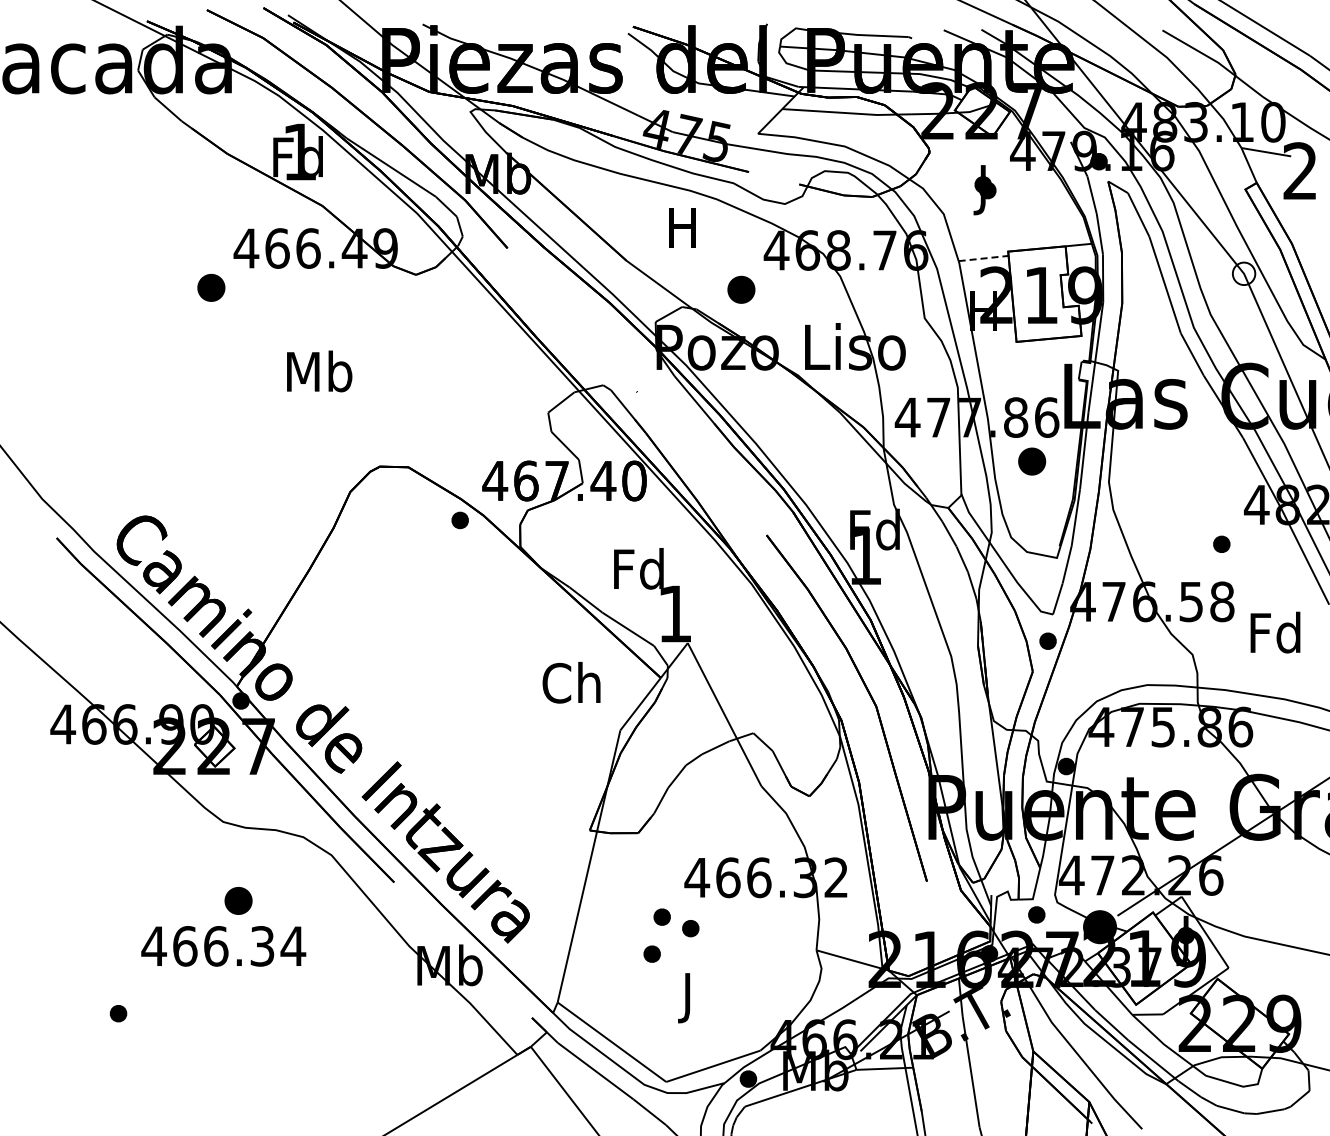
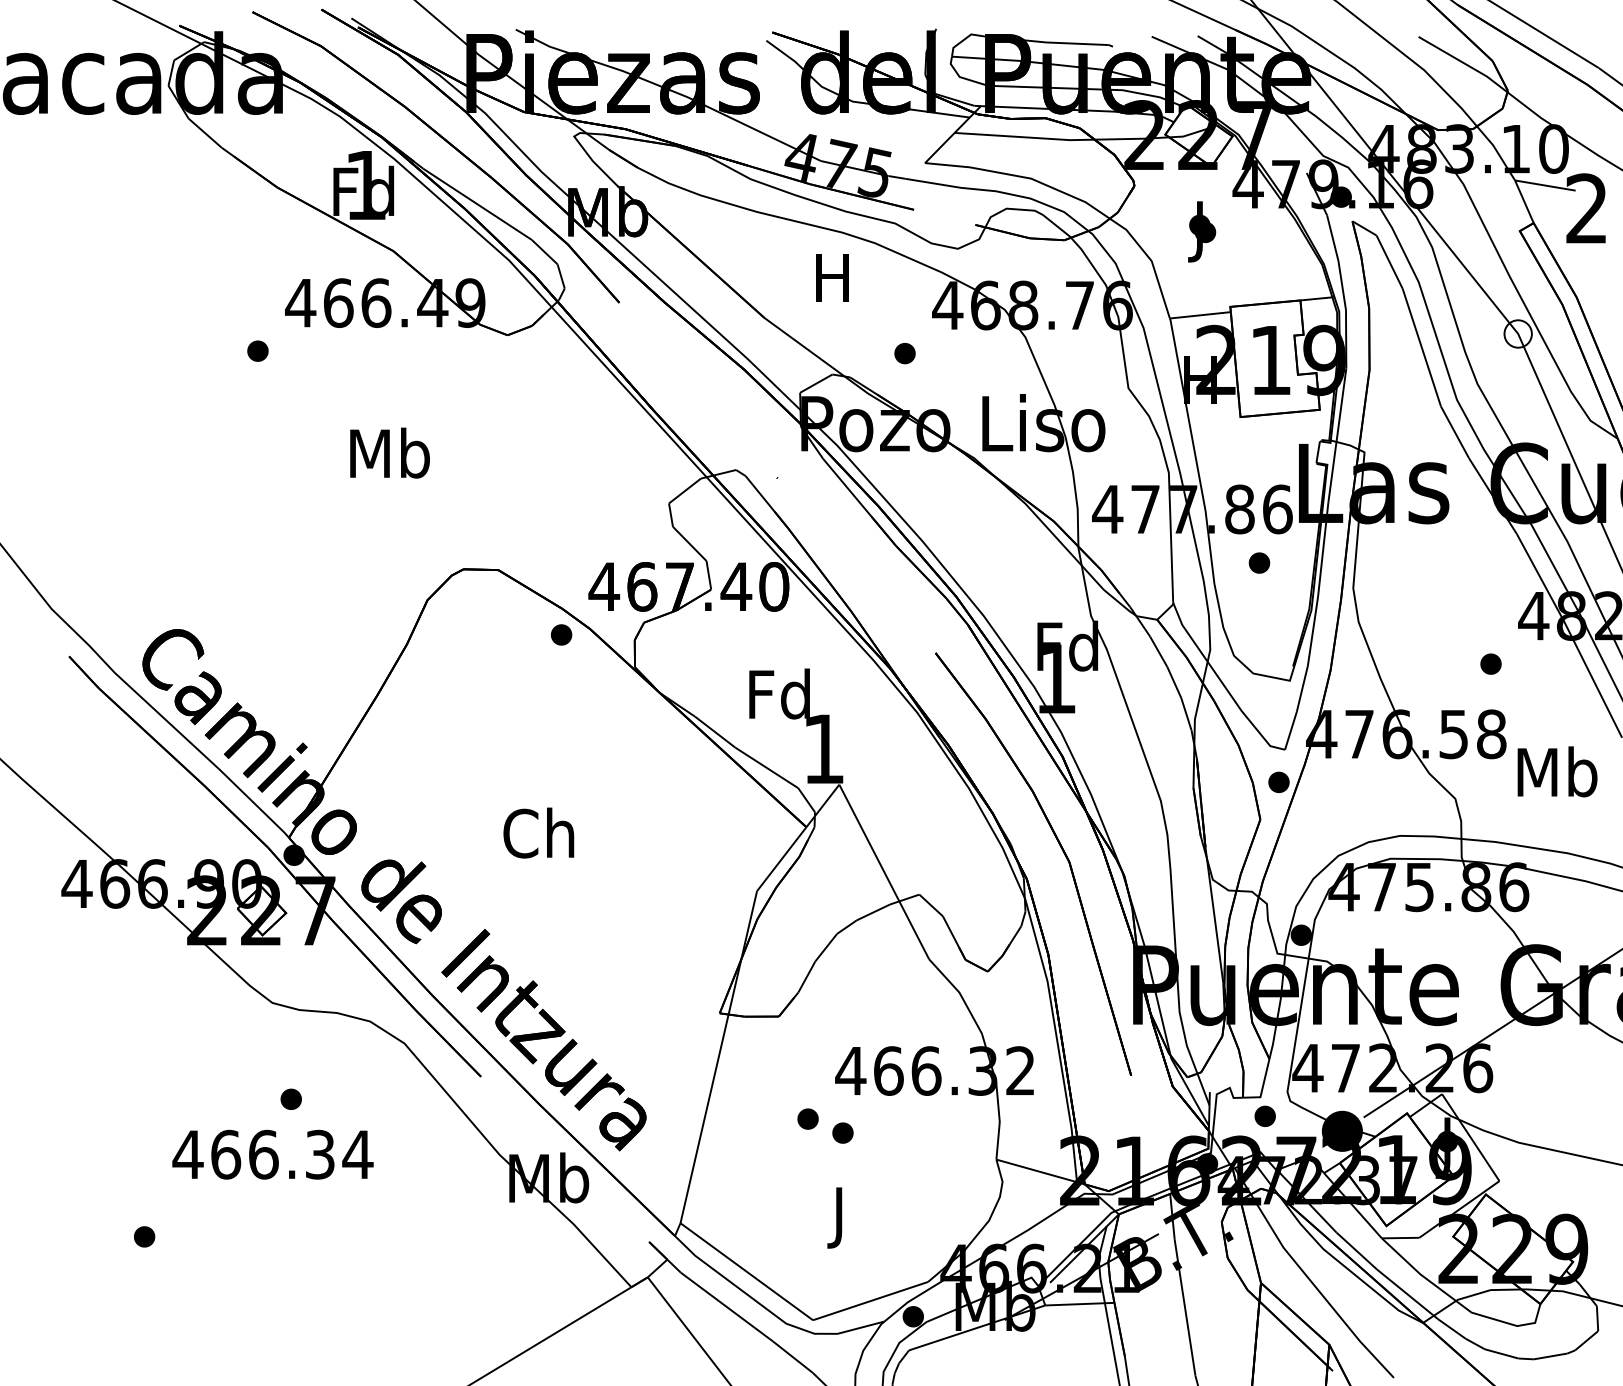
line: (984, 258) -> (1201, 315), dashed -> solid
part: (211, 287) -> (258, 350), size x0.62
part: (741, 289) -> (904, 353), size x0.62
part: (1031, 461) -> (1258, 563), size x0.62
text: (1275, 632) -> (1556, 771), Fd -> Mb
text: (571, 682) -> (538, 832), moved
part: (238, 900) -> (290, 1098), size x0.62
part: (651, 953) -> (795, 1163), removed

